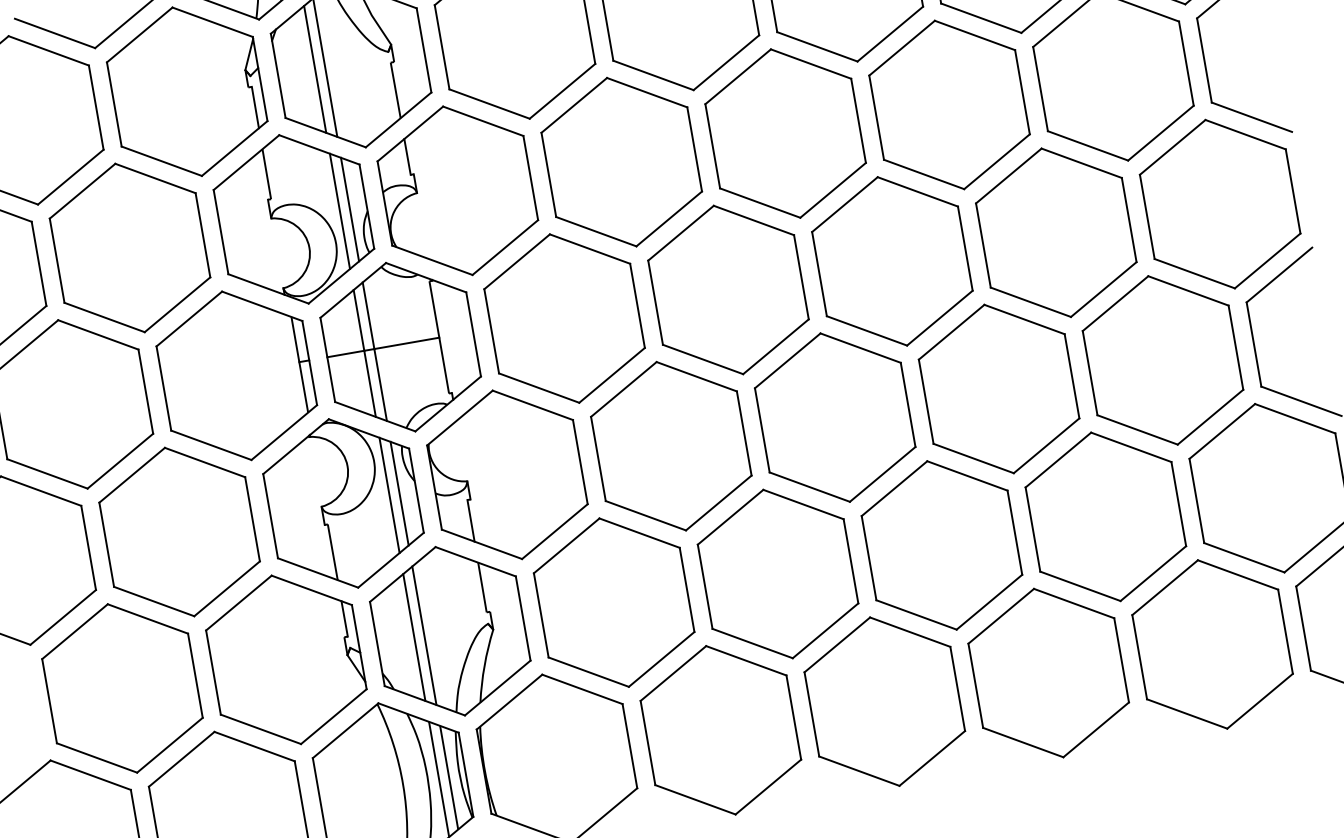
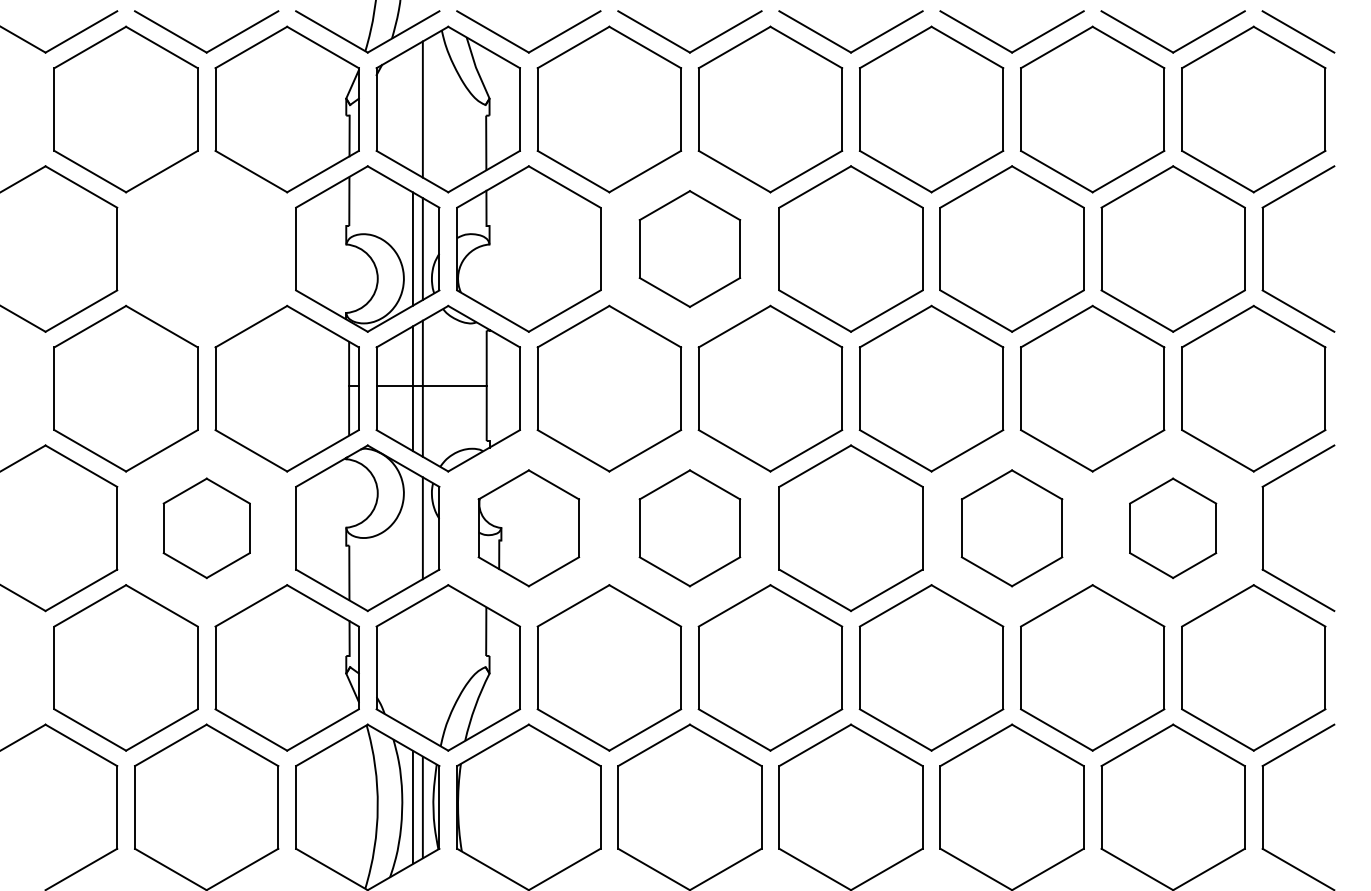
line: (314, 69) -> (412, 109), removed
part: (621, 161) -> (689, 248), size x0.7
part: (129, 247) -> (206, 248), removed
part: (1162, 360) -> (1172, 528), size x0.6
part: (998, 389) -> (1011, 528), size x0.7
part: (670, 446) -> (689, 528), size x0.7
part: (507, 475) -> (528, 528), size x0.7
line: (388, 494) -> (412, 527), removed
part: (179, 532) -> (206, 528), size x0.6
line: (423, 635) -> (422, 667), removed
line: (413, 637) -> (412, 667), removed

